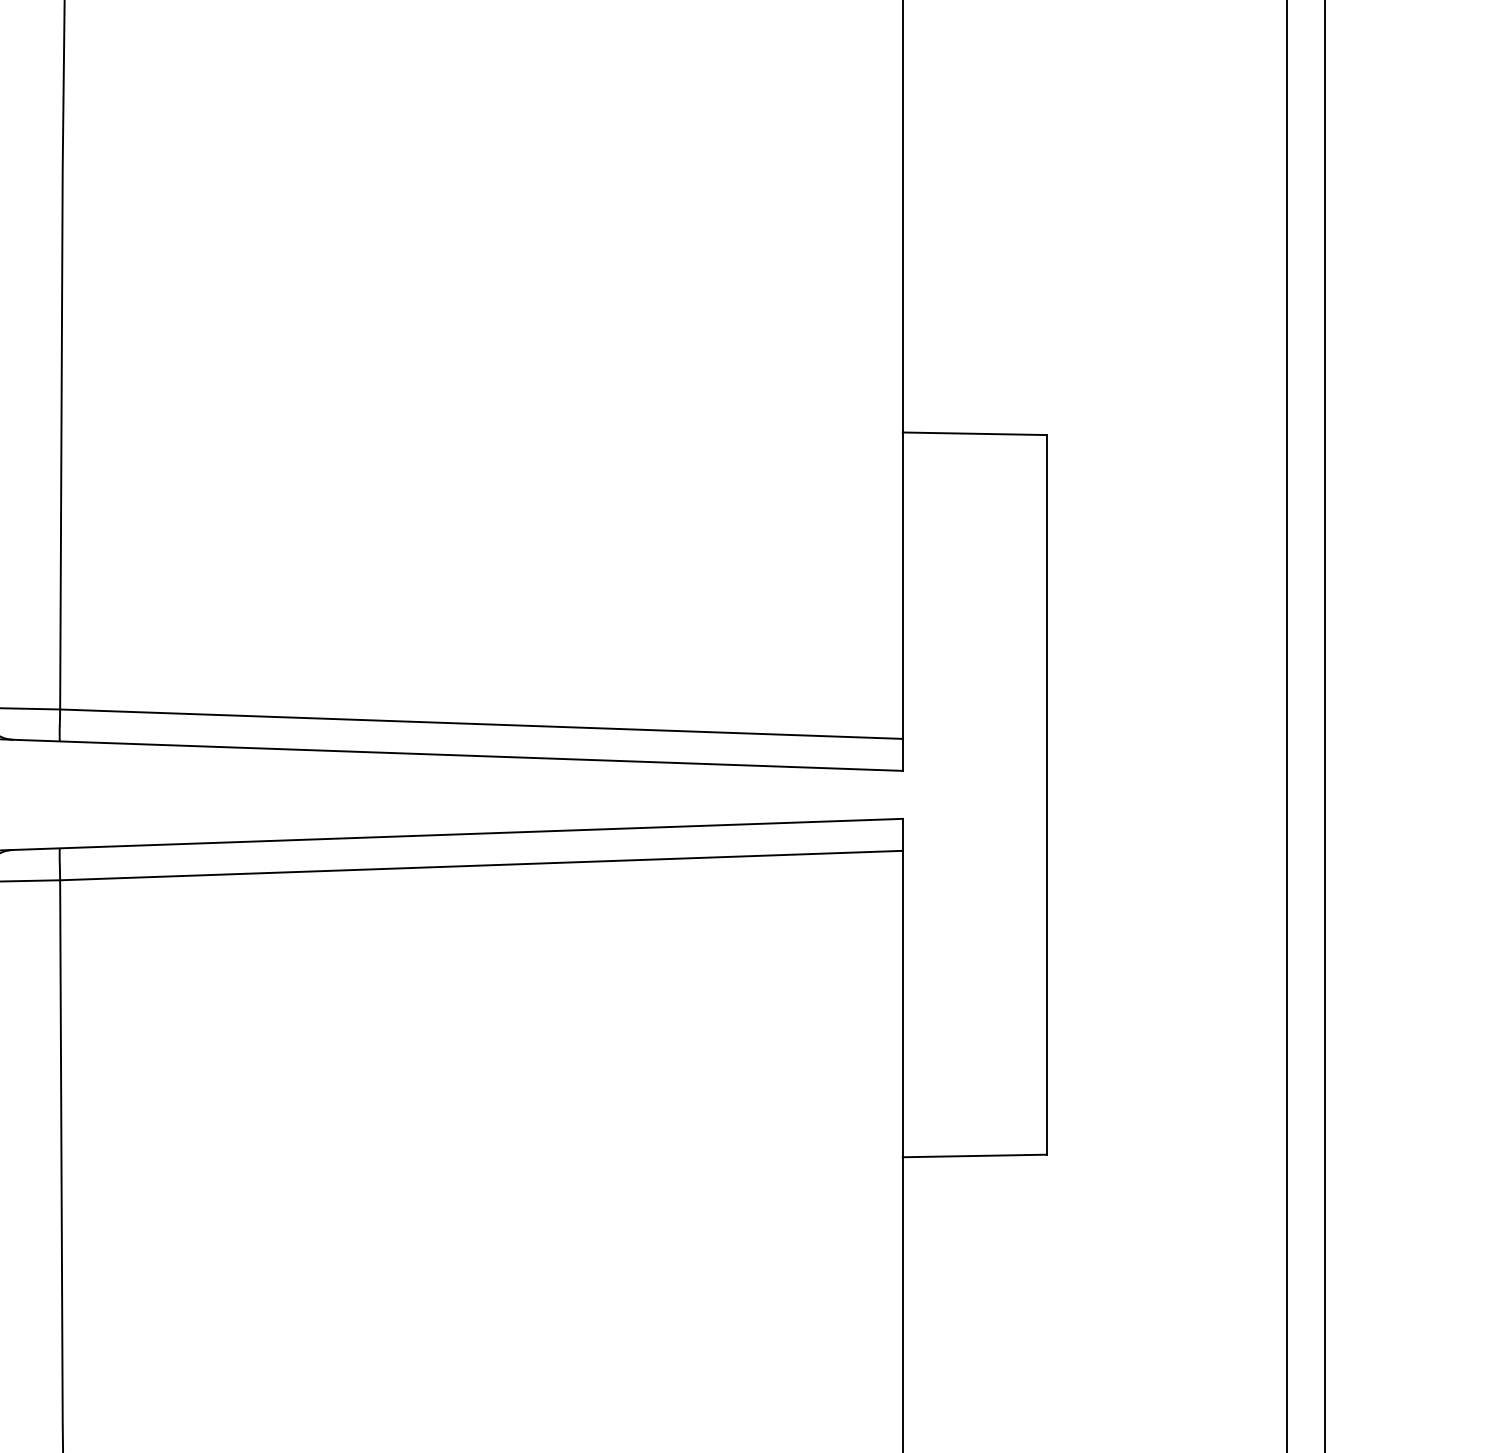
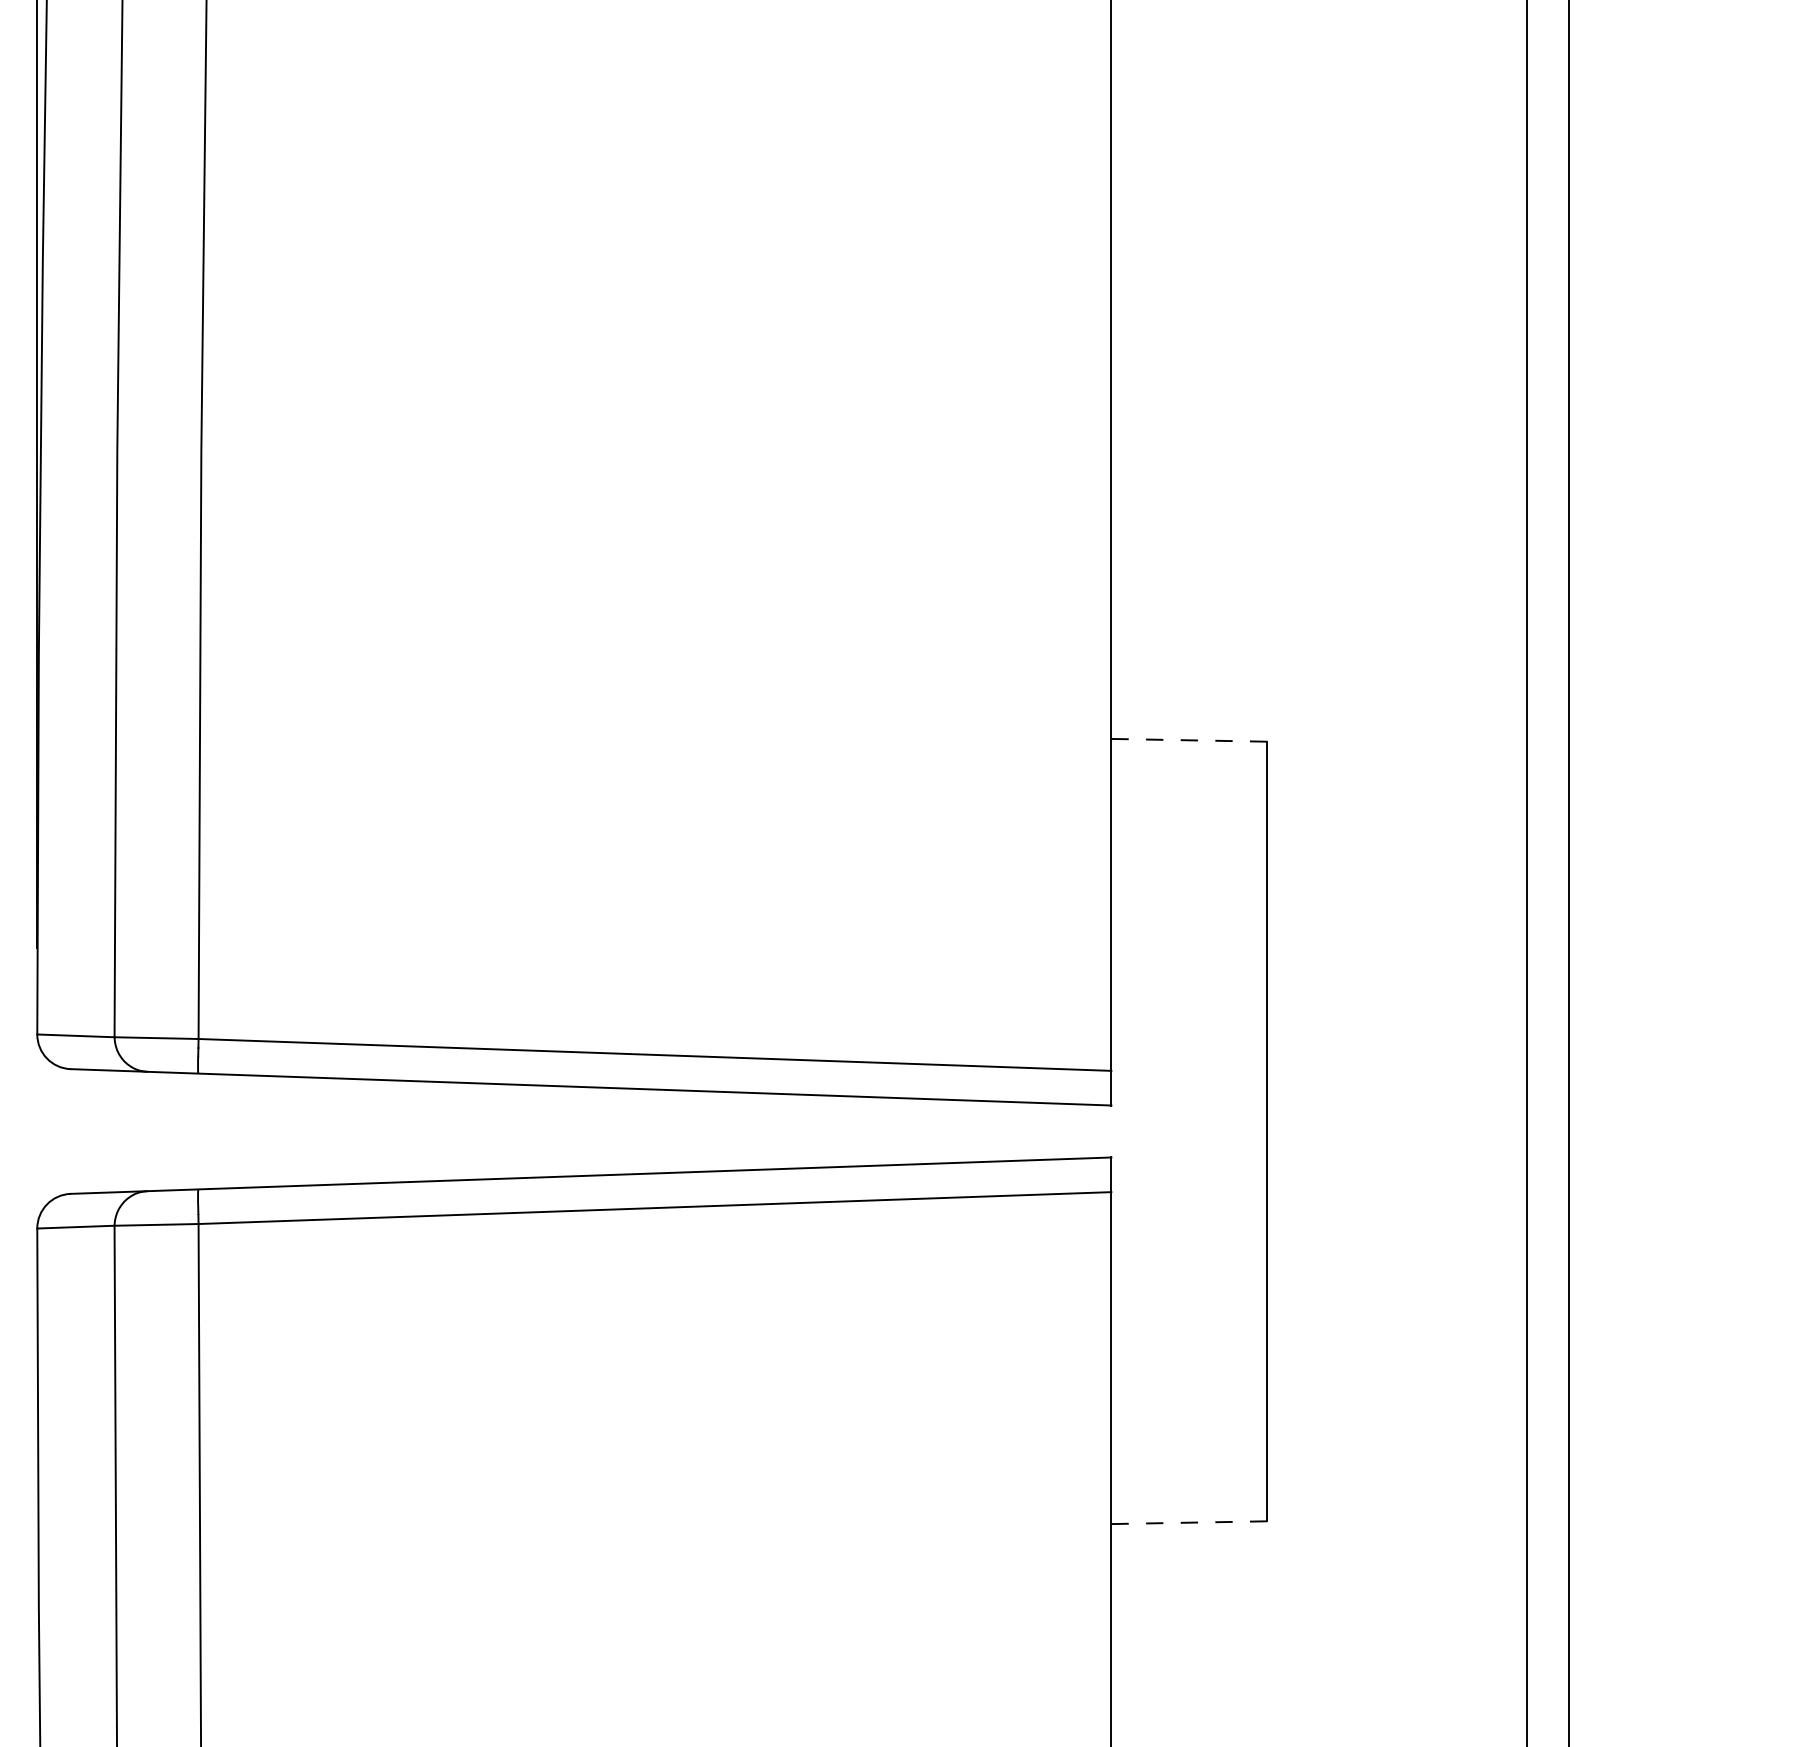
line: (974, 433) -> (1189, 740), solid -> dashed
line: (974, 1155) -> (1189, 1522), solid -> dashed

